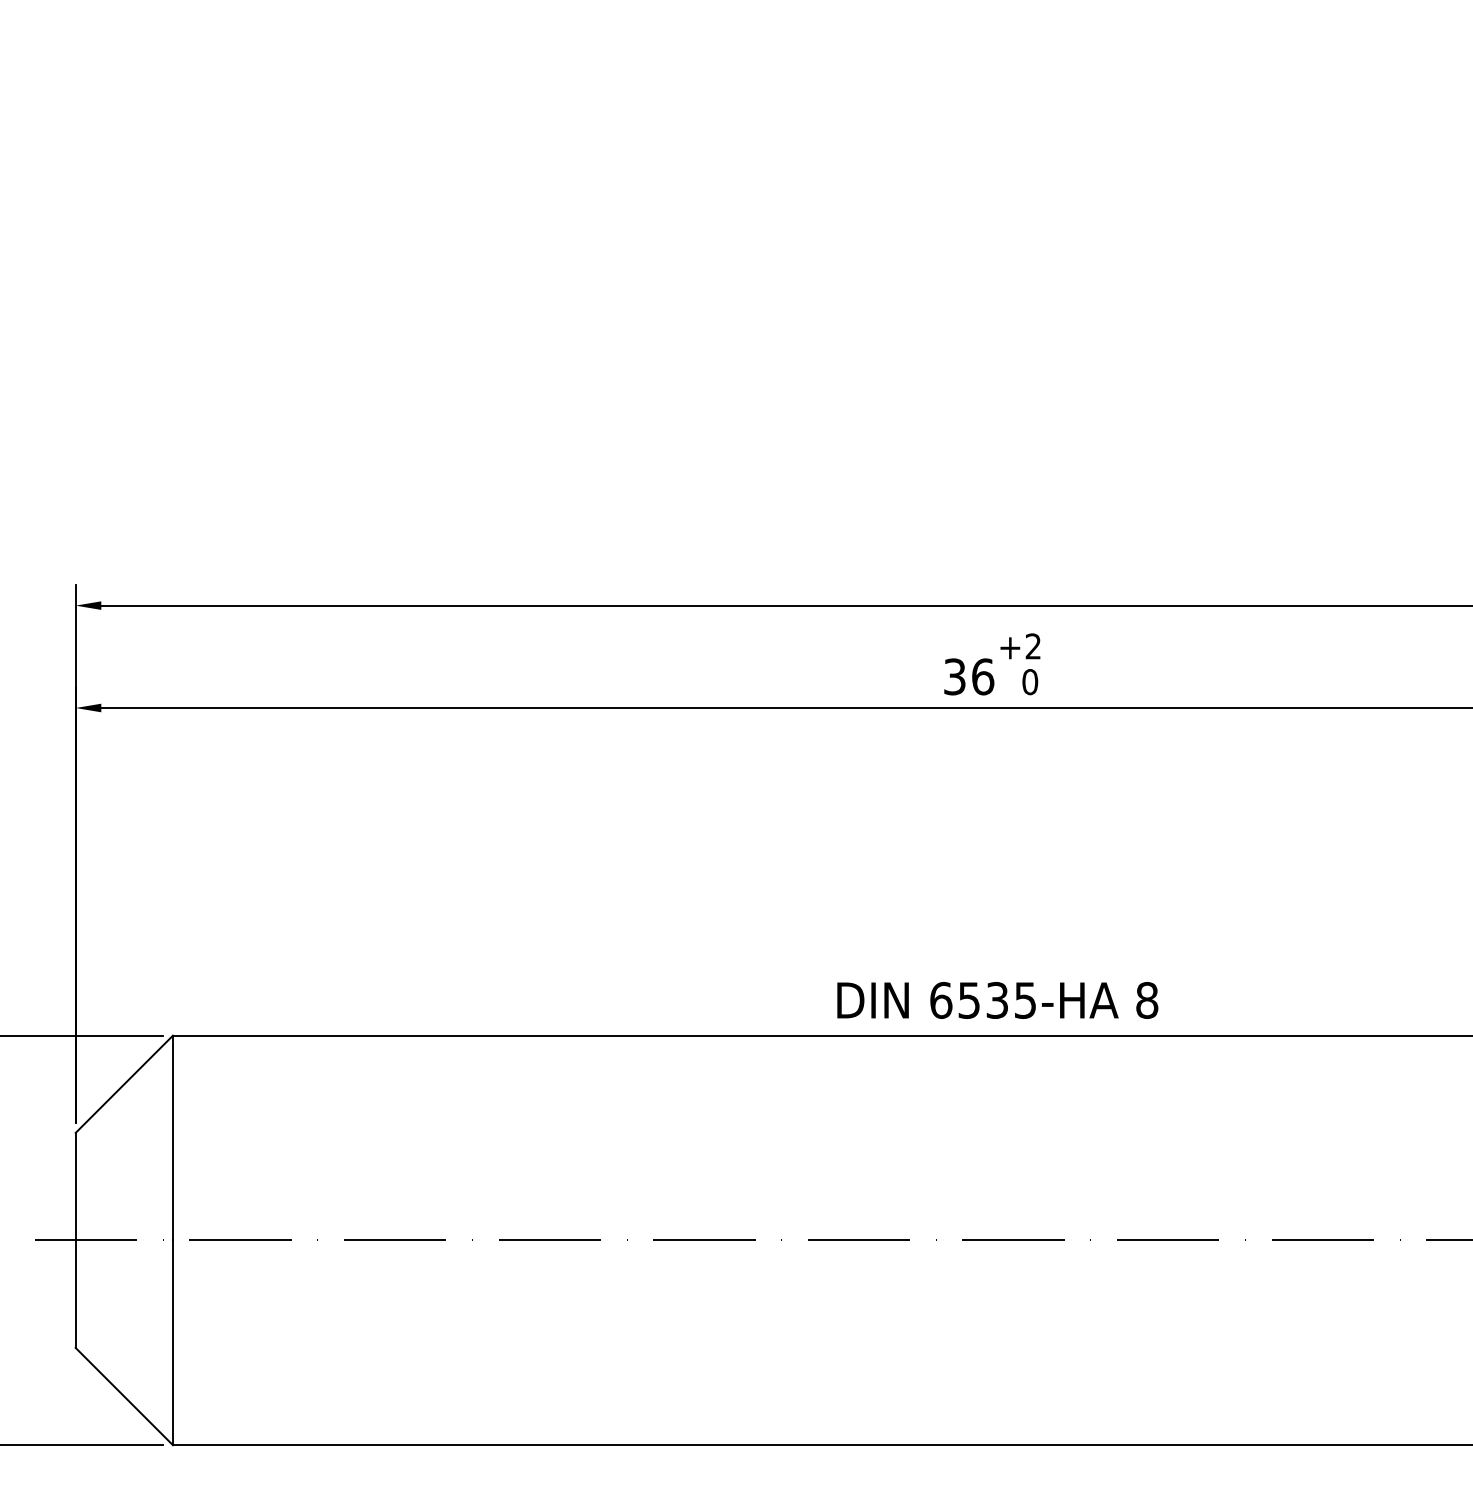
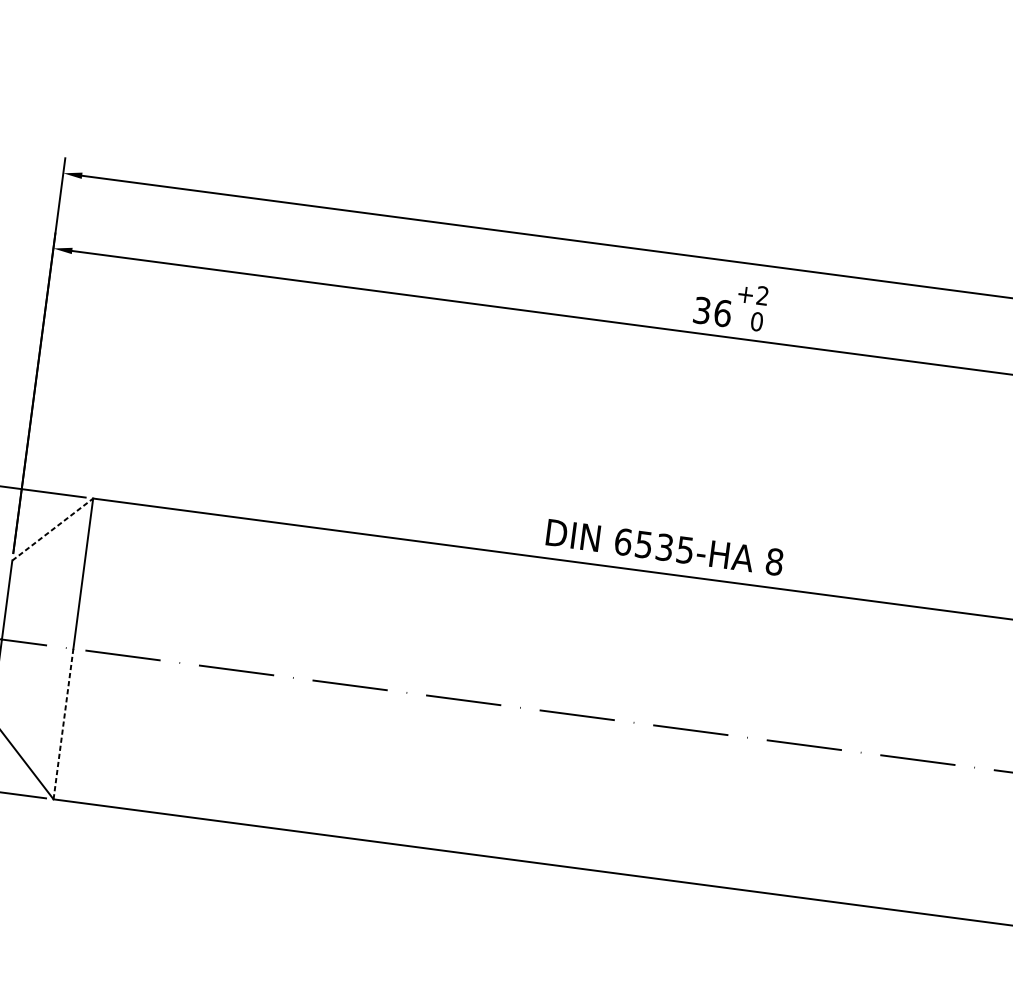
text: (997, 1000) -> (664, 547), moved
line: (124, 1084) -> (52, 529), solid -> dashed
line: (172, 1342) -> (63, 723), solid -> dashed

